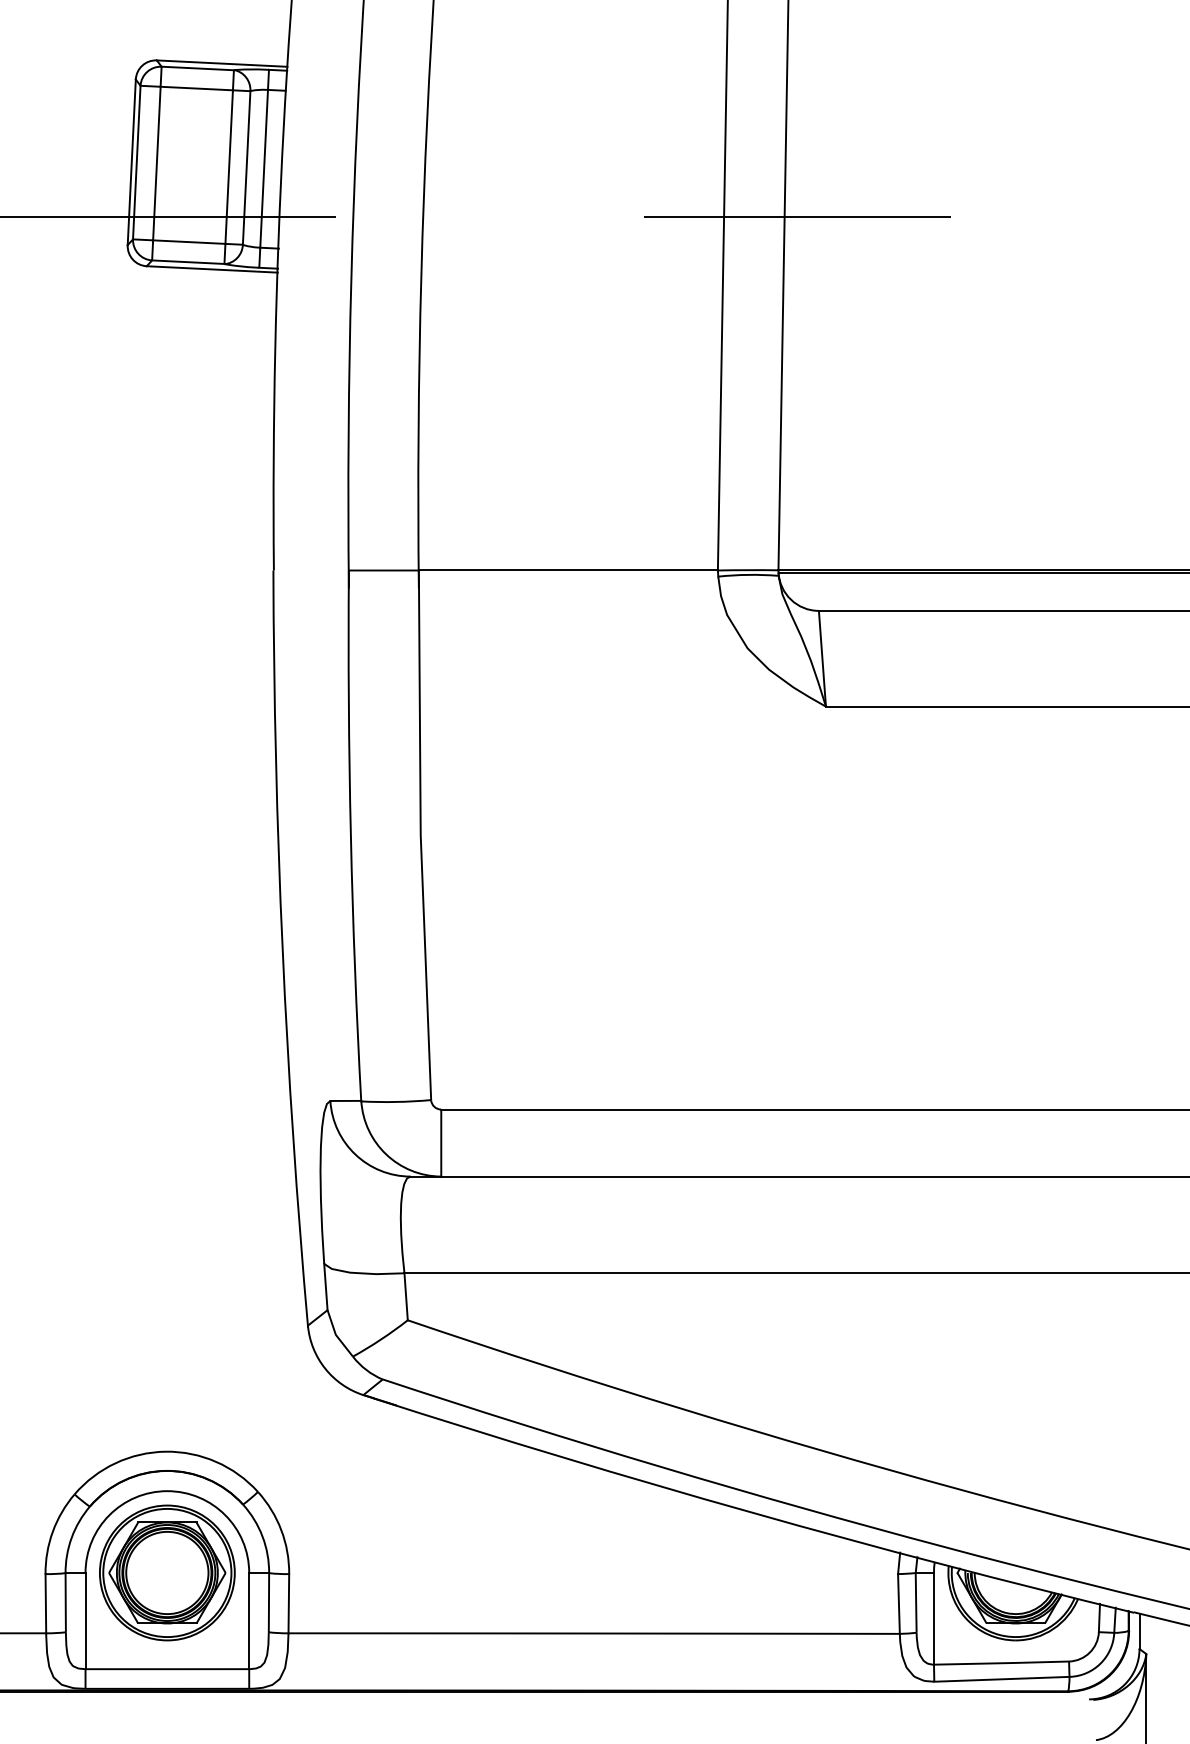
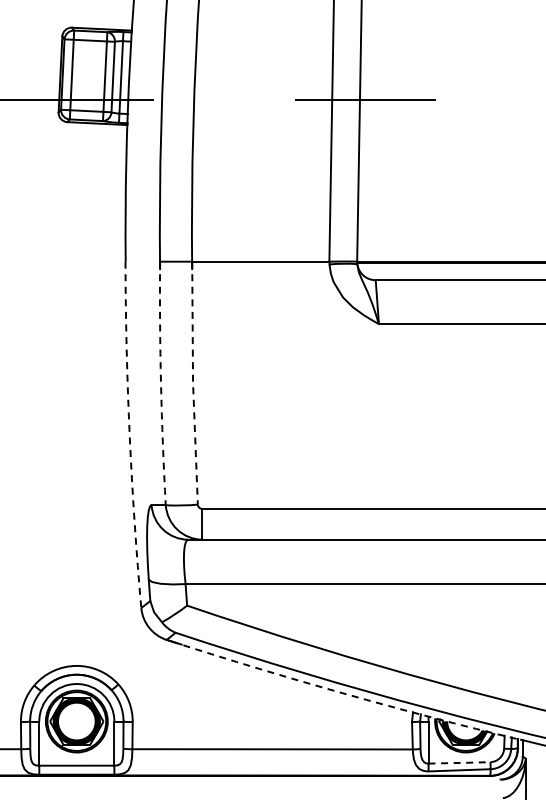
arc: (351, 836) -> (161, 383), solid -> dashed
line: (421, 836) -> (193, 383), solid -> dashed
arc: (282, 949) -> (129, 435), solid -> dashed
arc: (750, 1511) -> (344, 693), solid -> dashed
line: (1001, 1662) -> (459, 762), solid -> dashed

